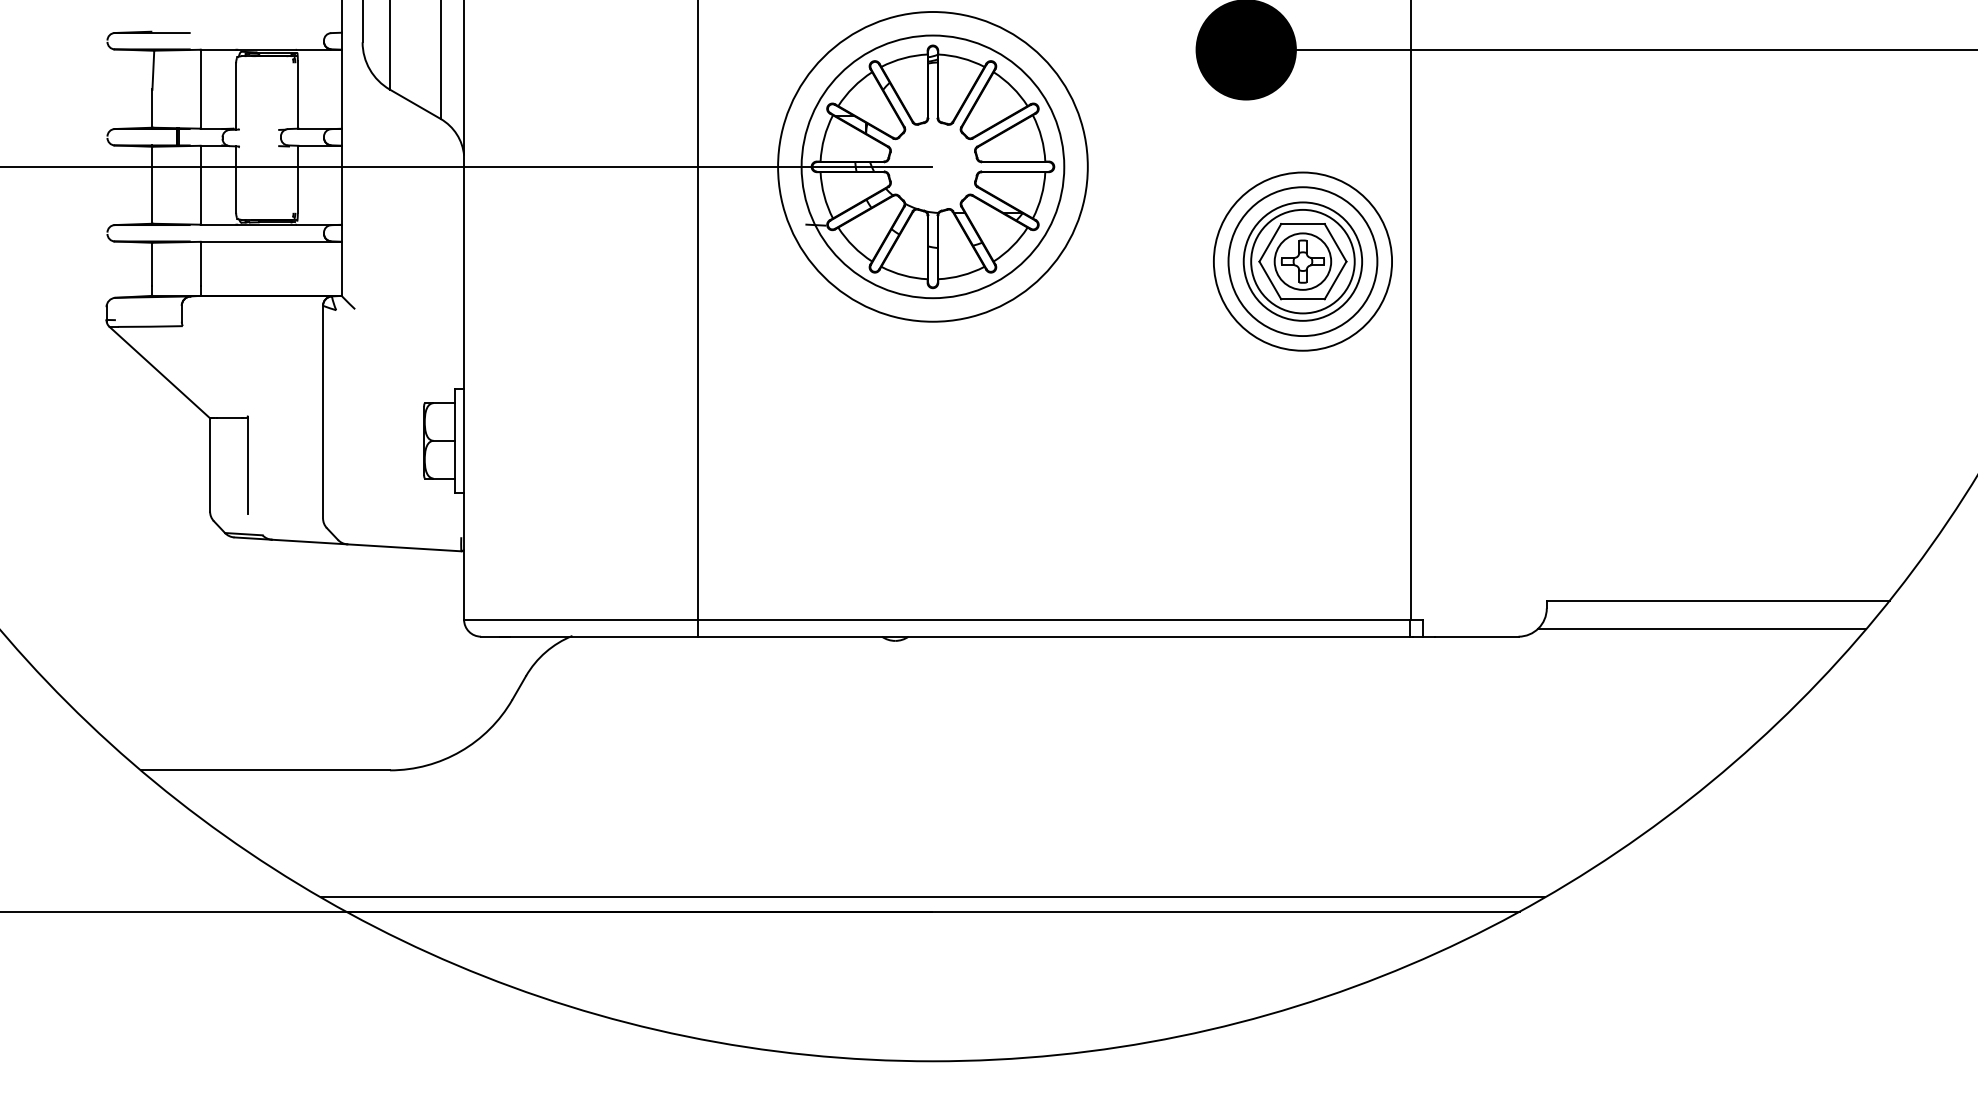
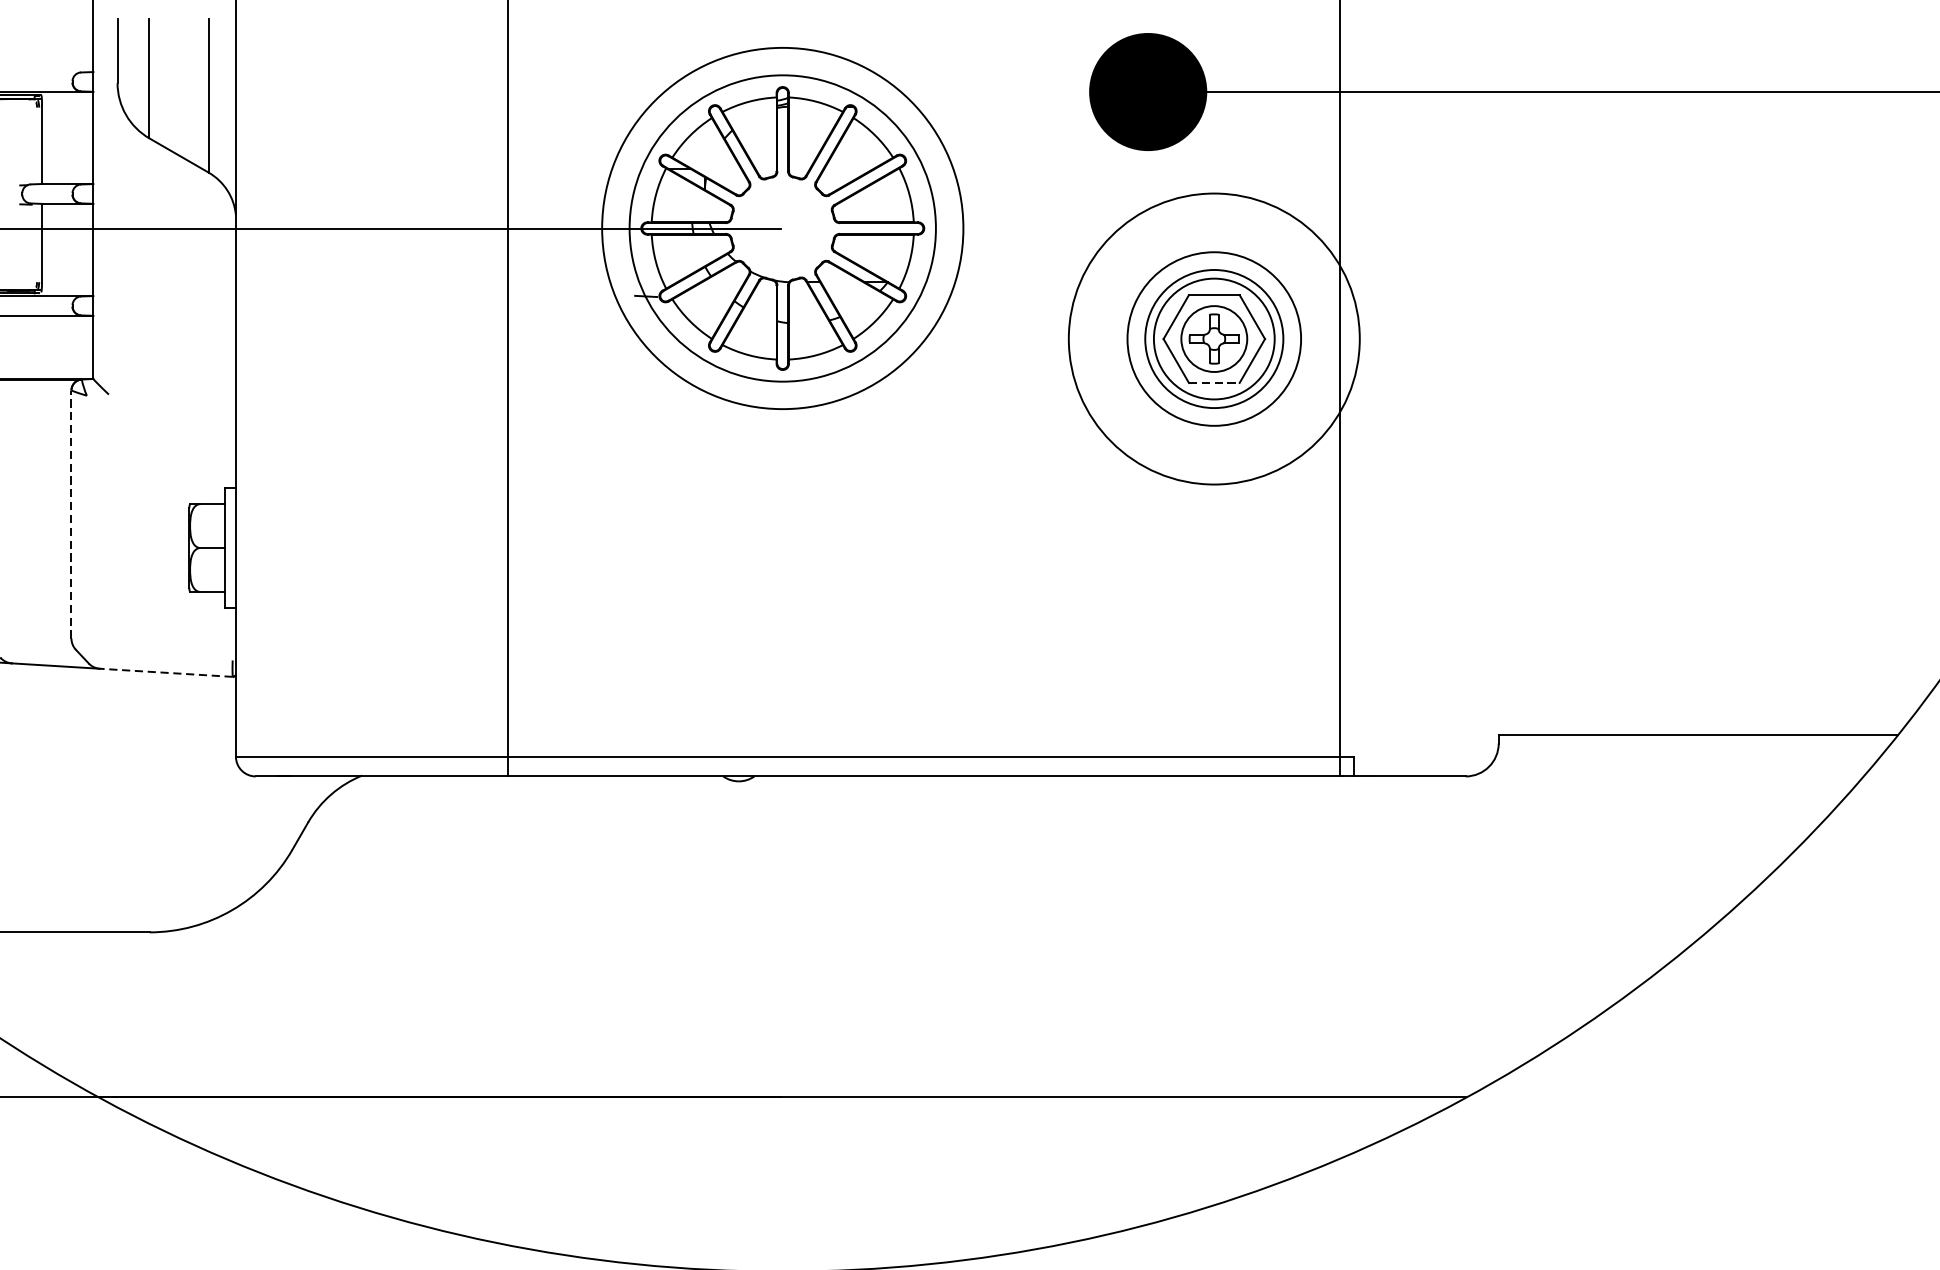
circle: (1302, 261) -> (1213, 338), size x1.4
line: (1302, 299) -> (1213, 383), solid -> dashed
line: (323, 411) -> (71, 513), solid -> dashed
line: (403, 547) -> (165, 672), solid -> dashed
line: (1701, 629) -> (1679, 768), removed
line: (932, 897) -> (782, 1080), removed

